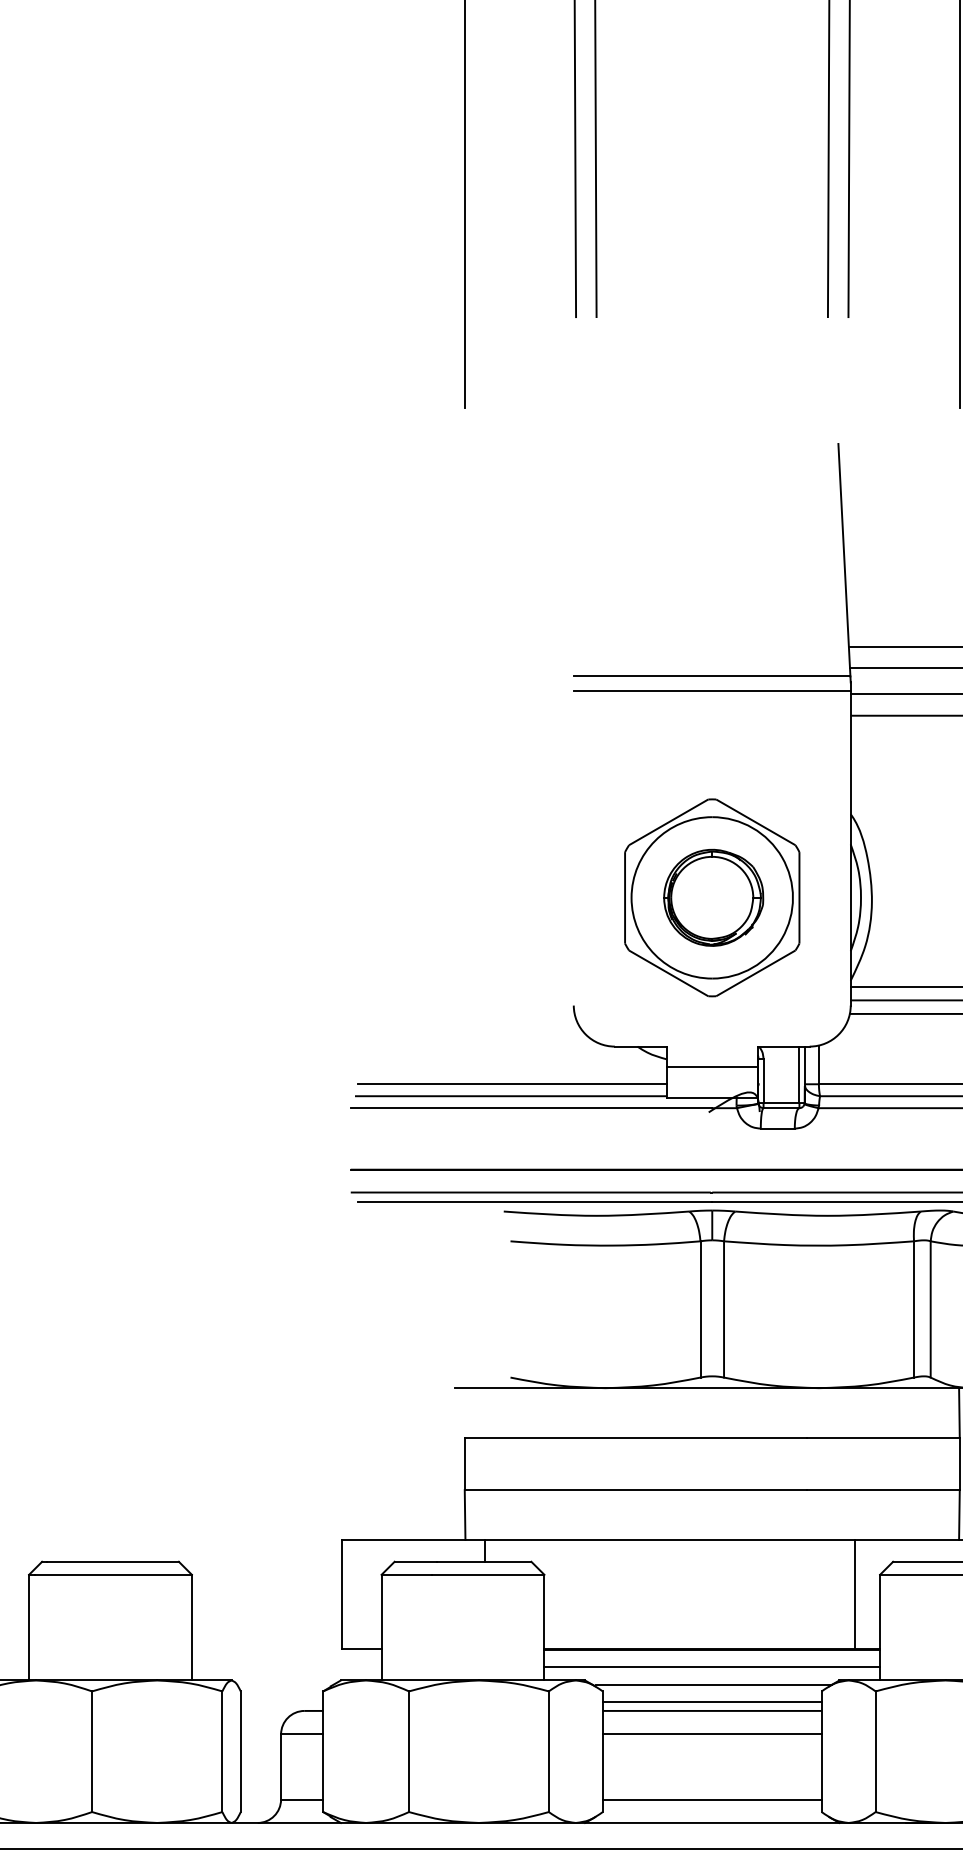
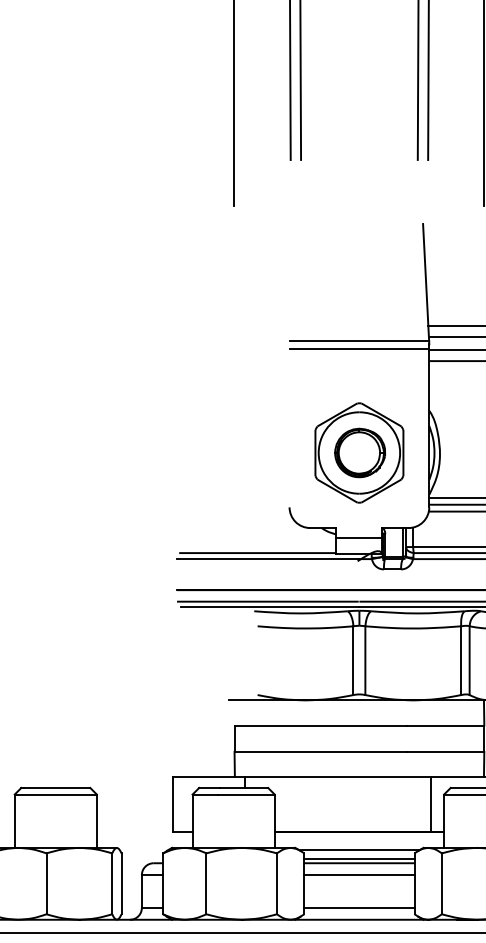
line: (512, 1085) -> (258, 547), removed
line: (712, 1667) -> (359, 841), removed

